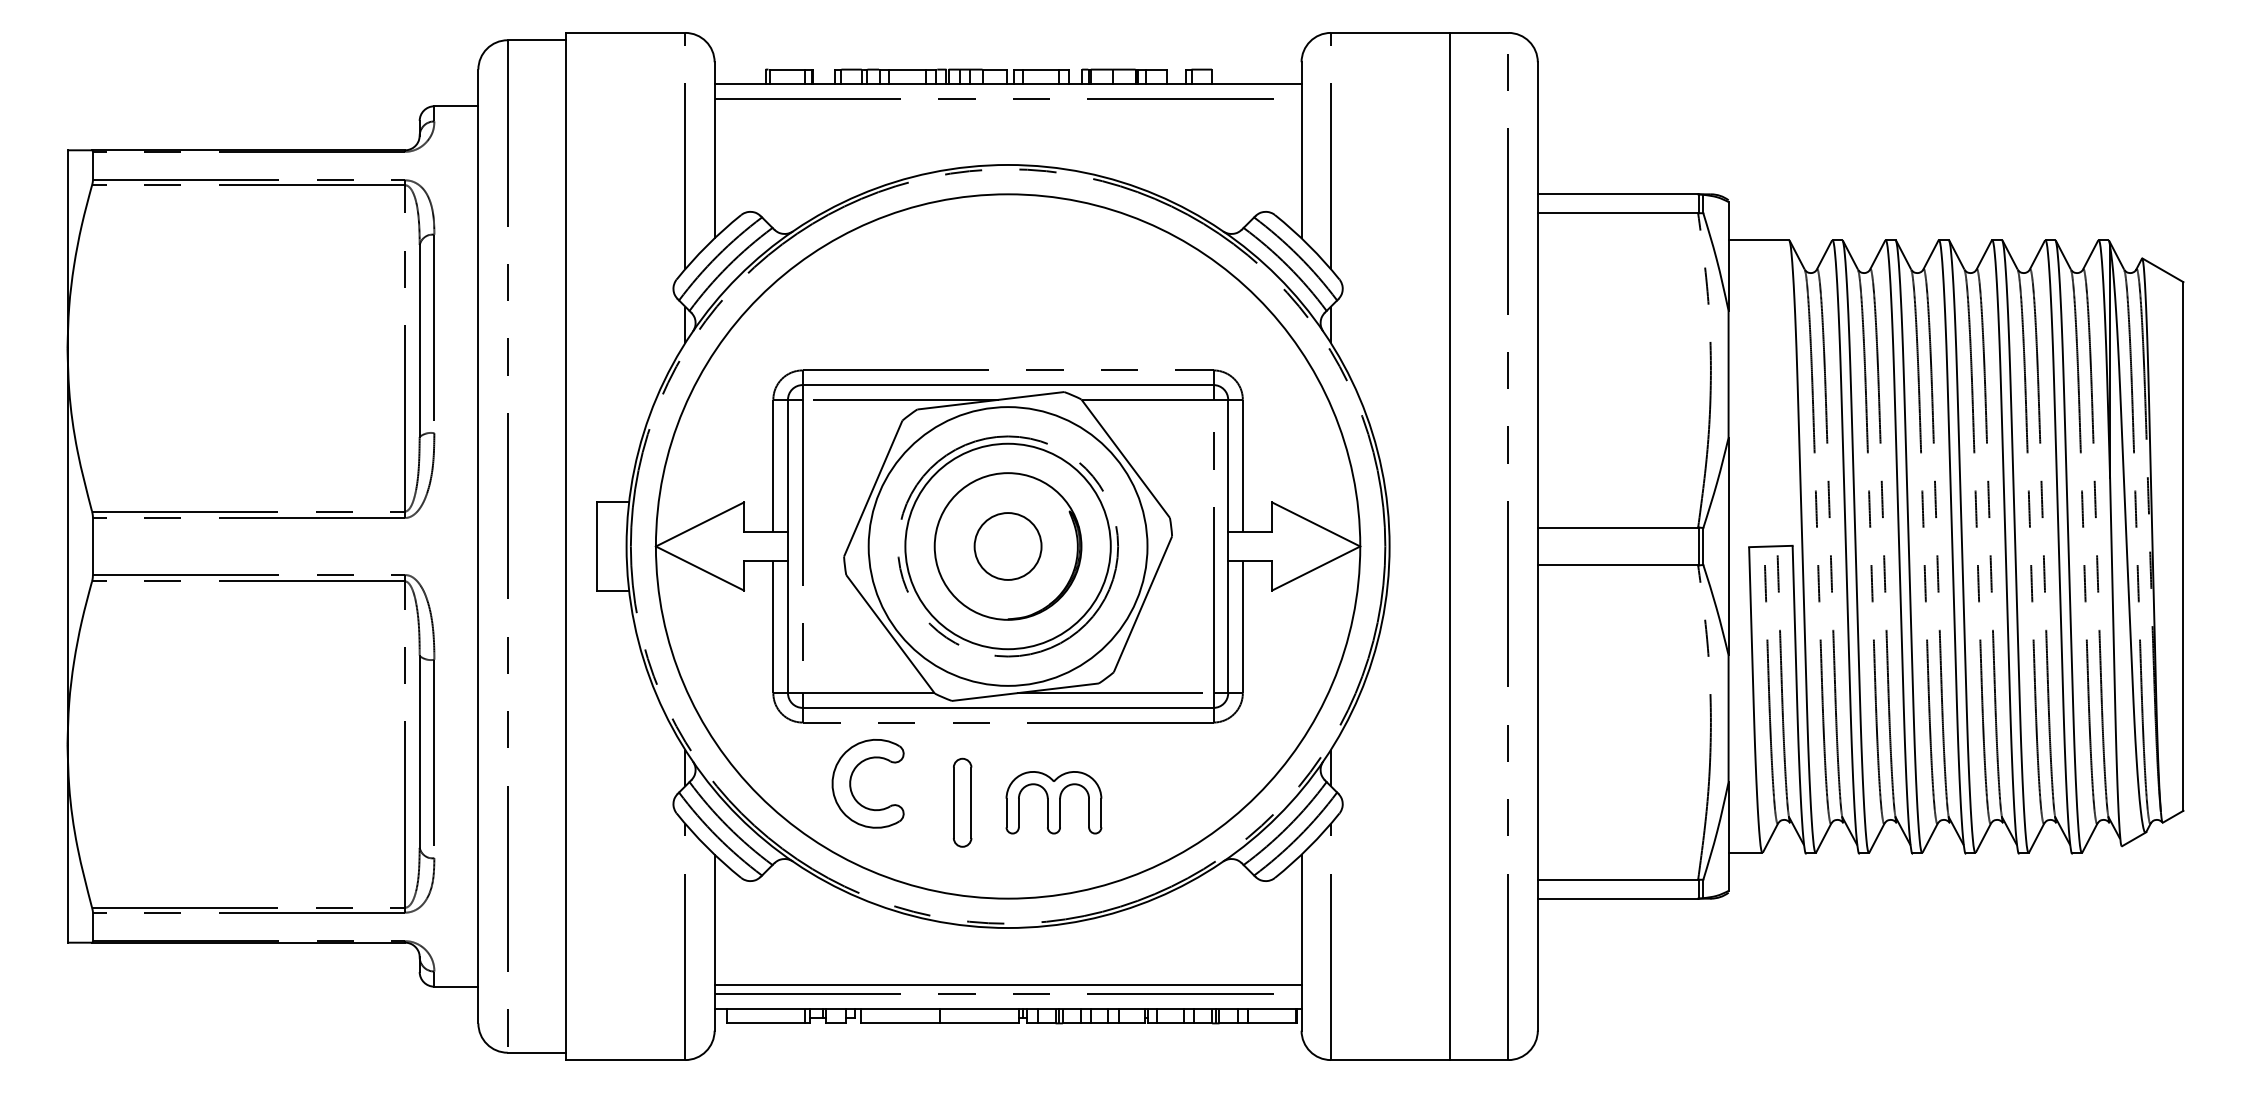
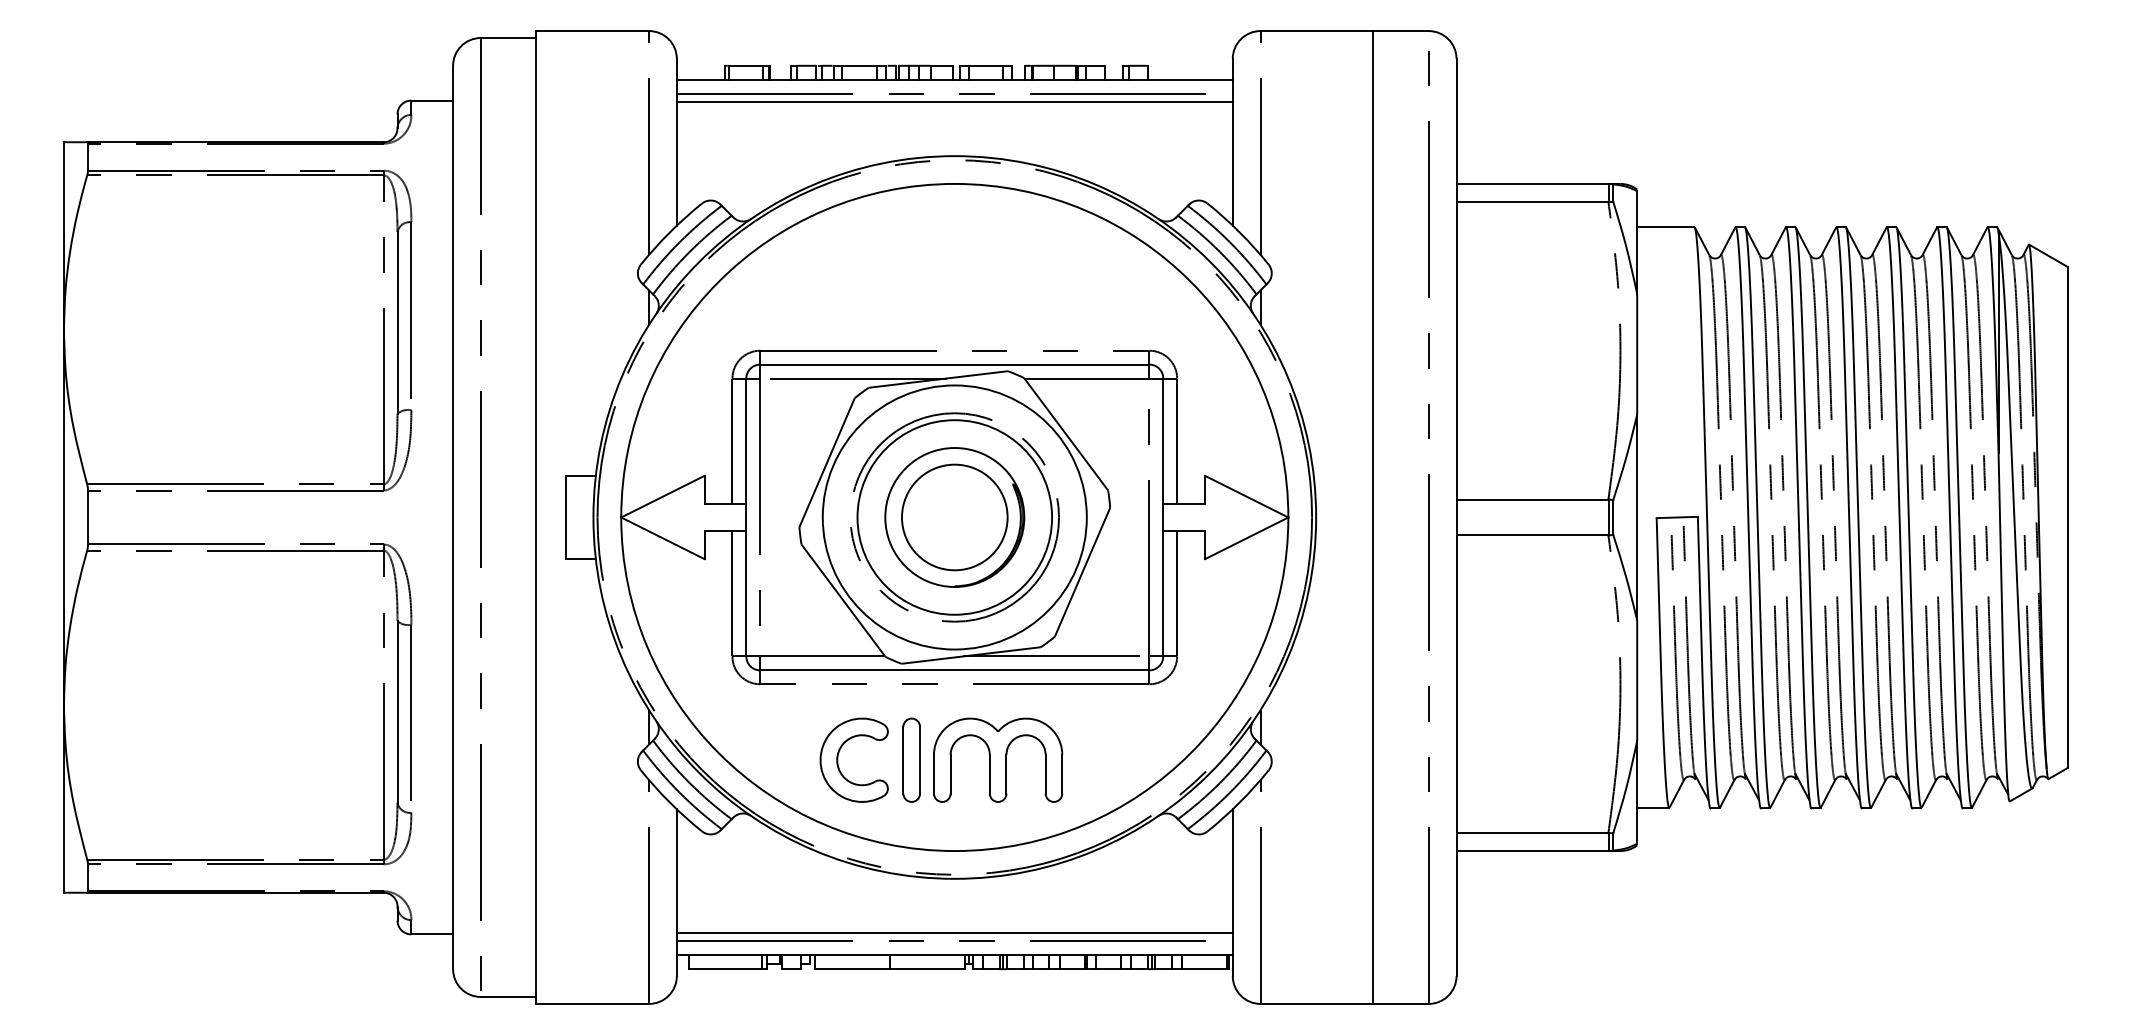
line: (1007, 108) -> (954, 102), added
circle: (1007, 546) -> (954, 517), size x1.67
part: (851, 782) -> (838, 759), moved
part: (1054, 802) -> (998, 759), size x1.43

